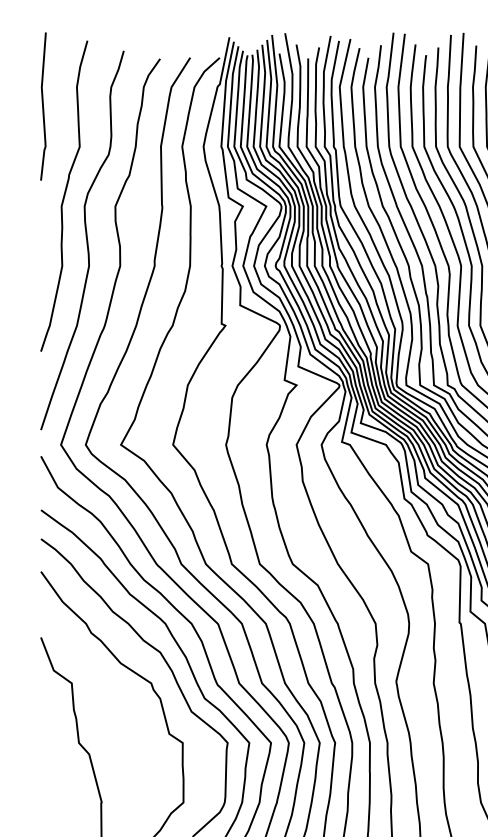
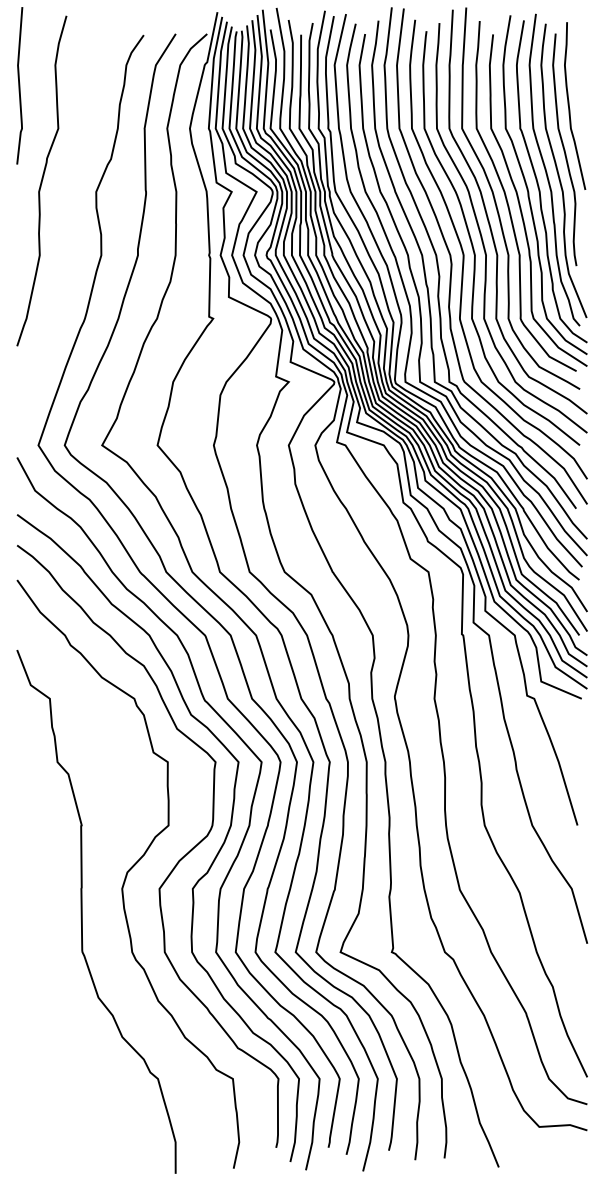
curve: (86, 239) -> (65, 227), removed

